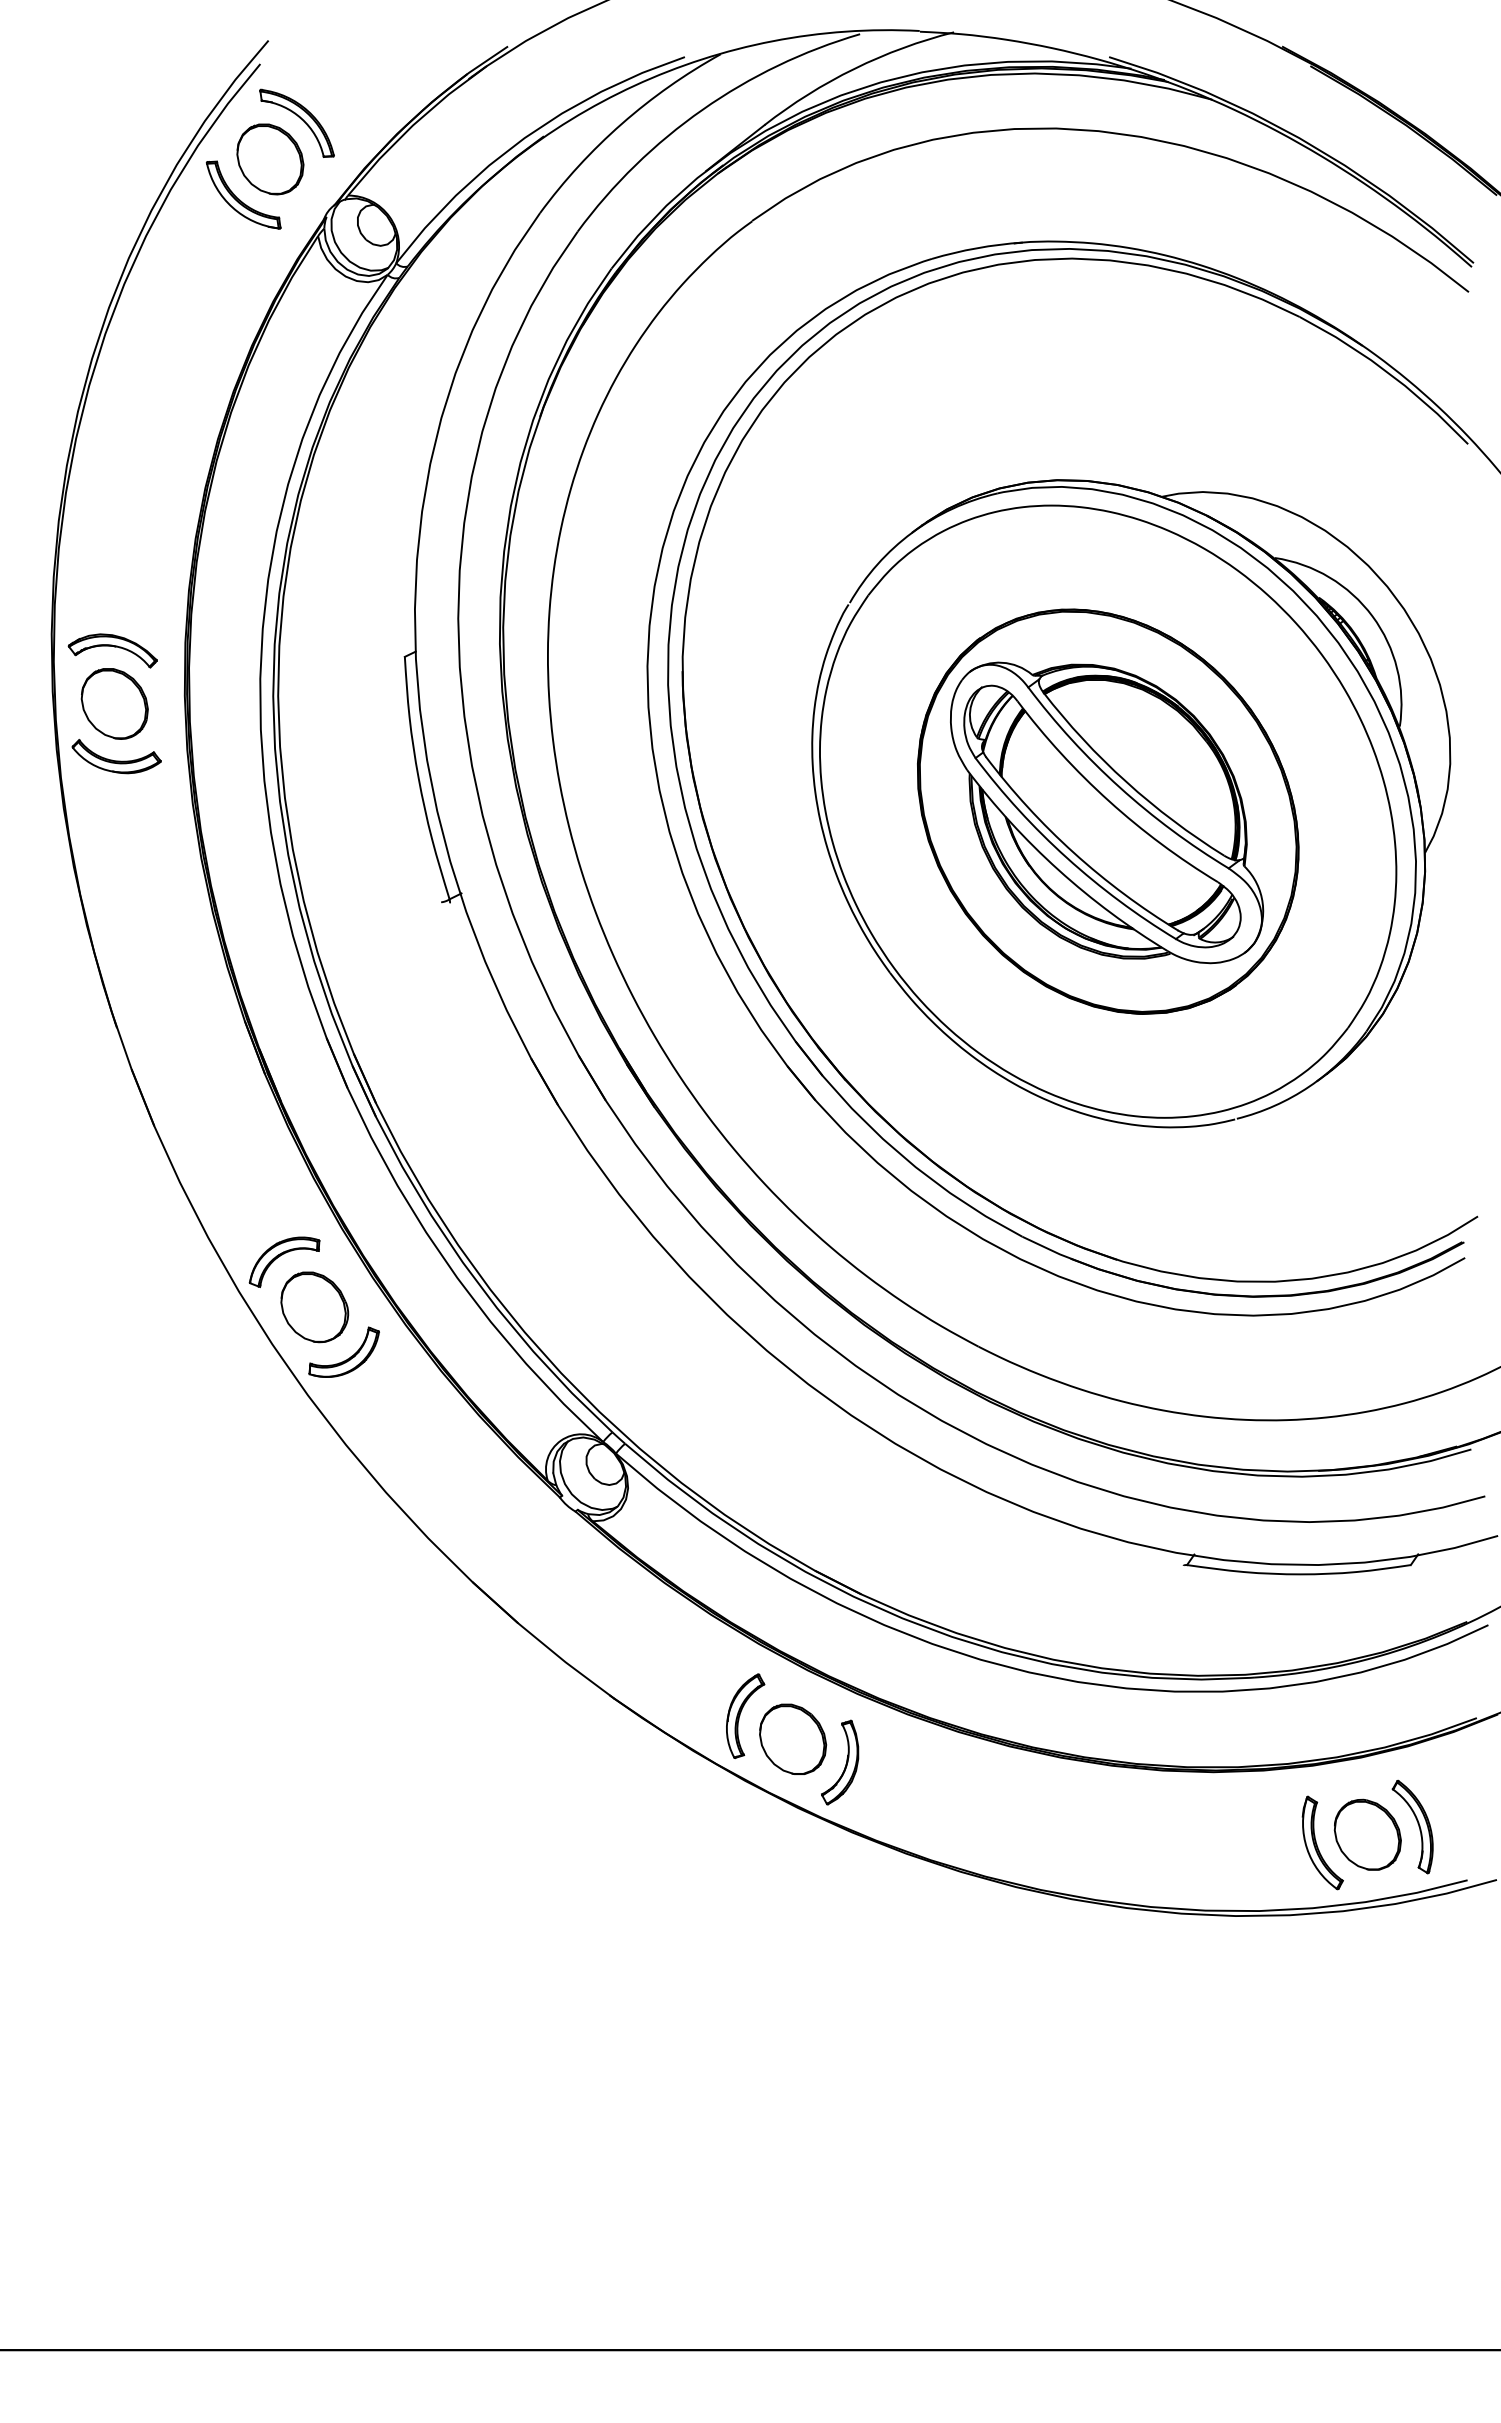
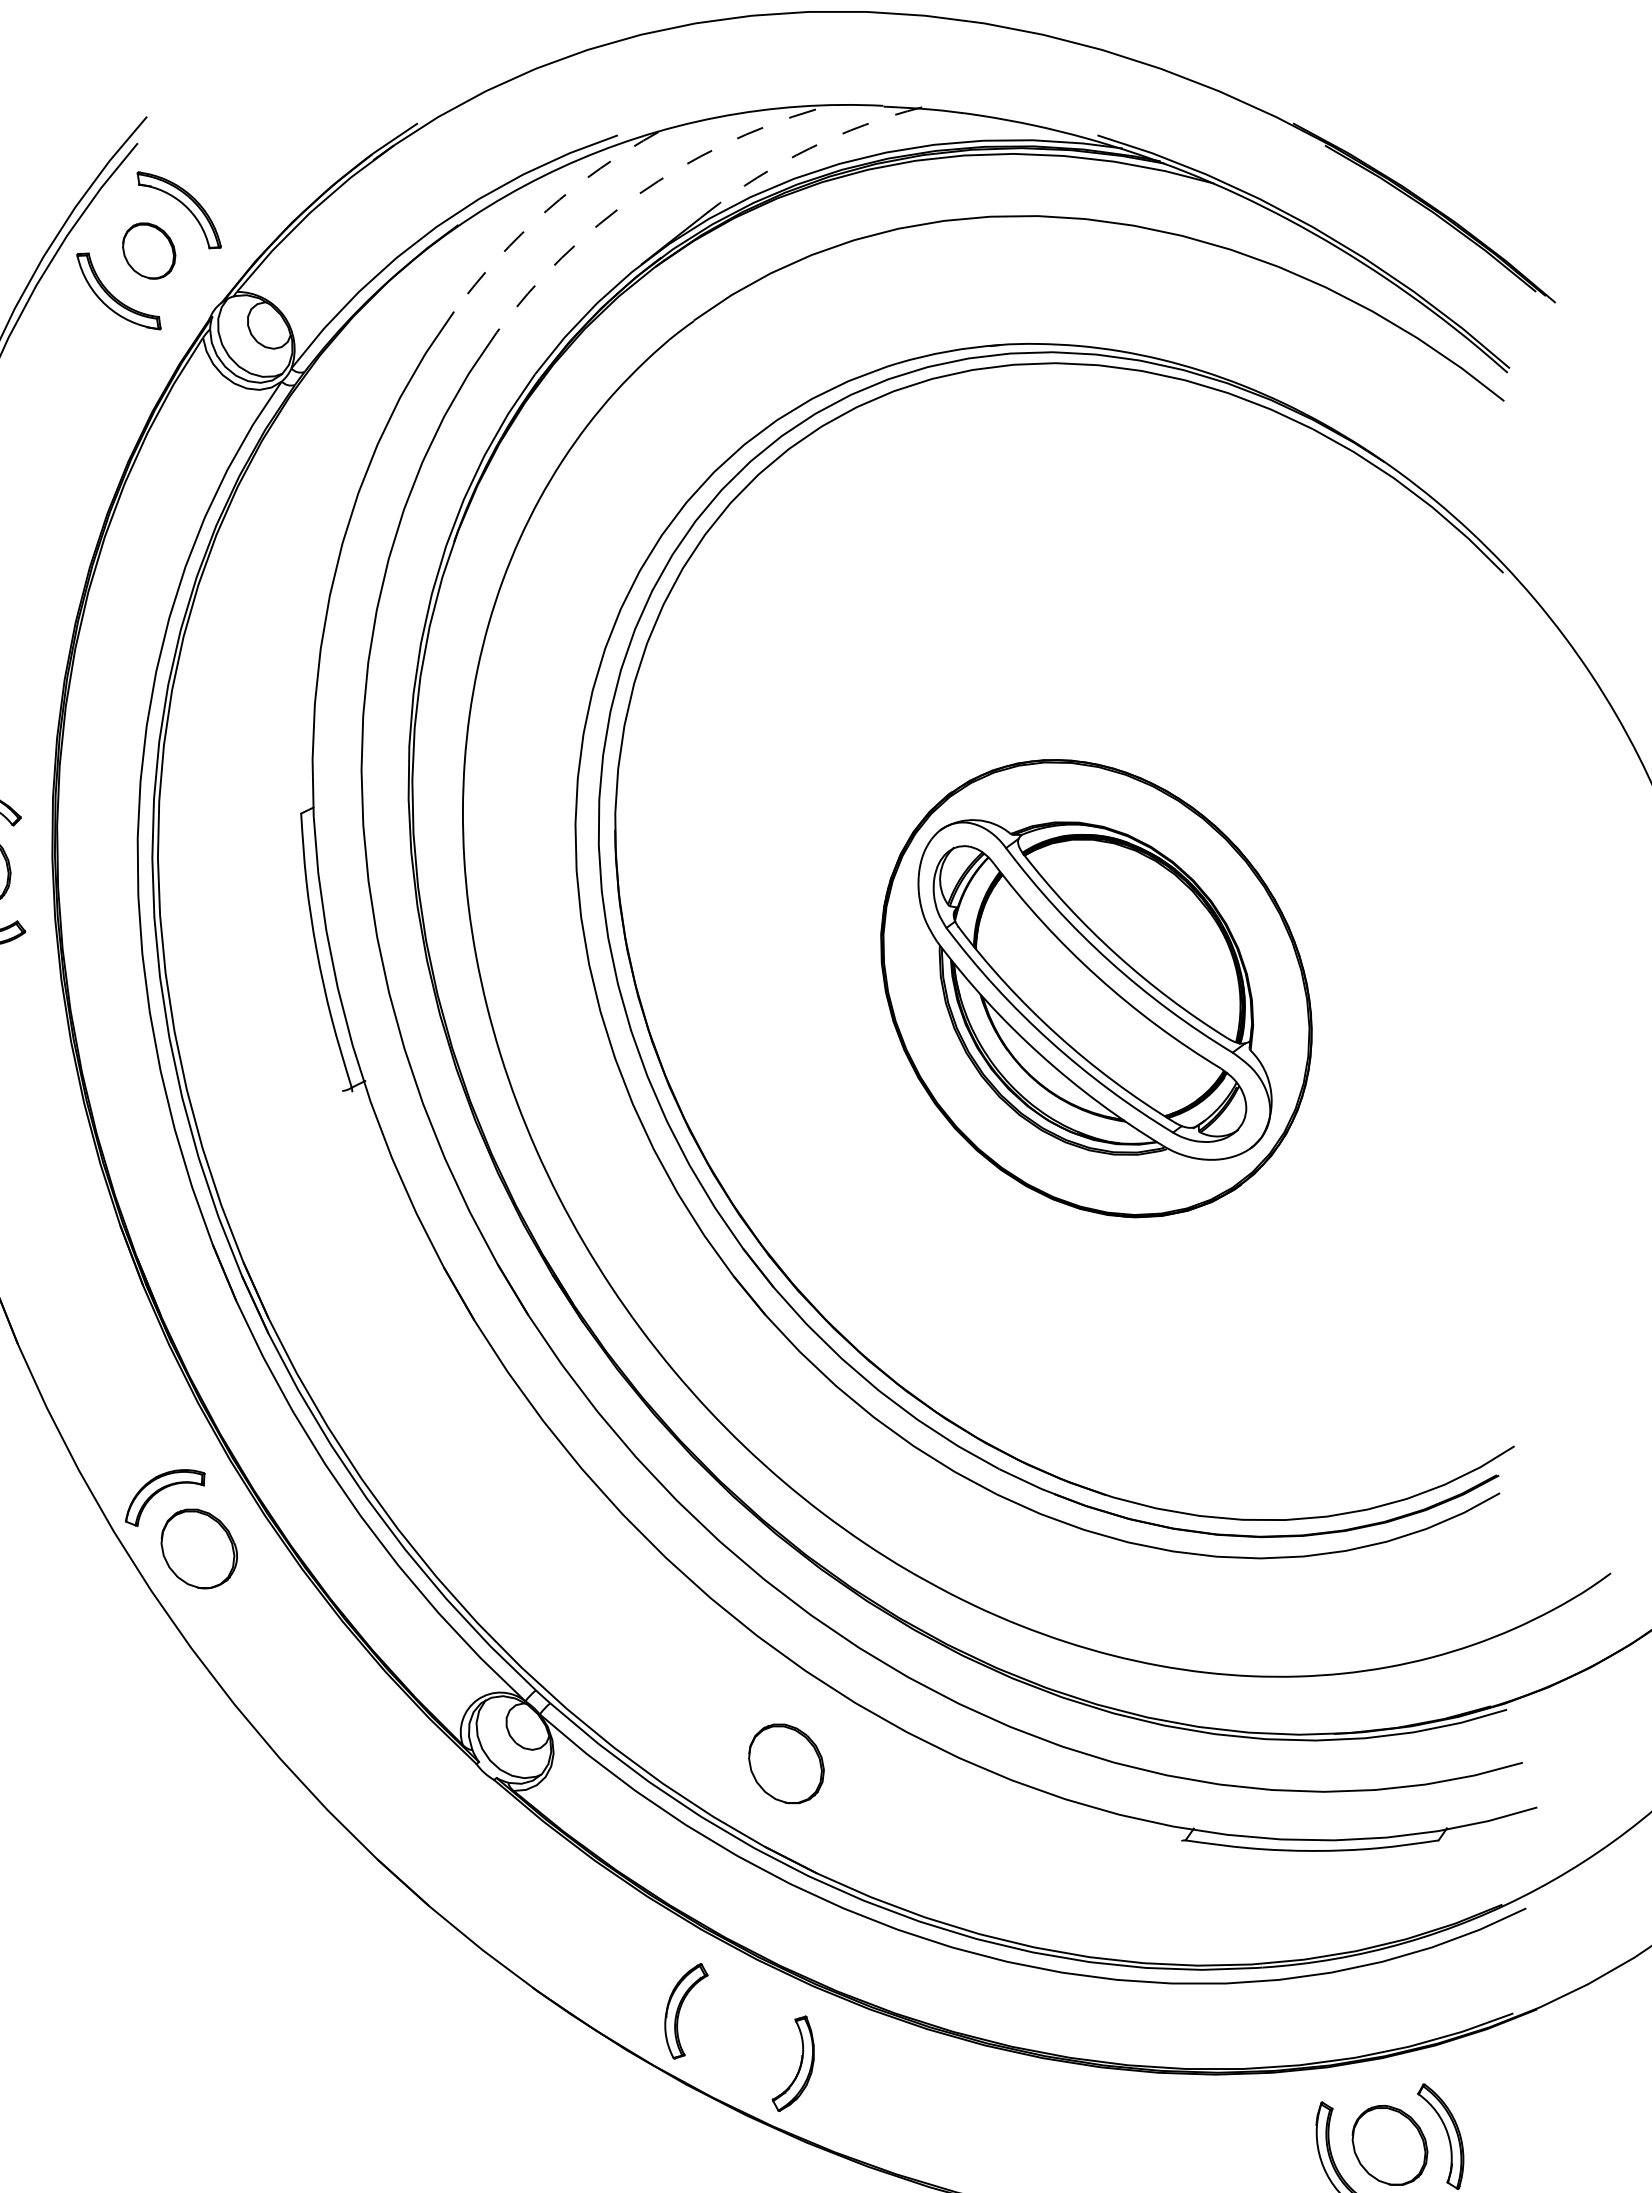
arc: (854, 68) -> (809, 148), solid -> dashed
arc: (702, 109) -> (637, 194), solid -> dashed
arc: (621, 123) -> (546, 210), solid -> dashed
part: (270, 159) -> (149, 251), size x0.7
part: (1131, 803) -> (1122, 979), removed
part: (347, 1358) -> (236, 1606), removed
part: (793, 1738) -> (786, 1762), moved

